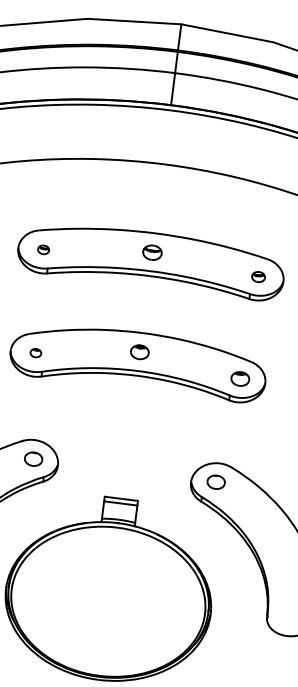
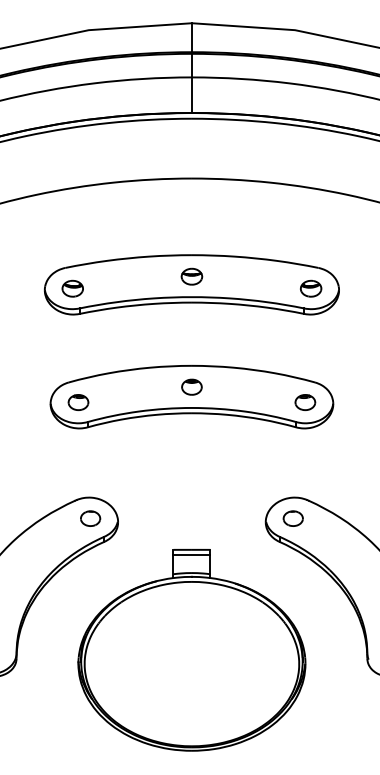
part: (43, 249) -> (72, 288), size x1.67
part: (258, 276) -> (311, 288), size x1.43
part: (35, 353) -> (78, 402), size x1.67

